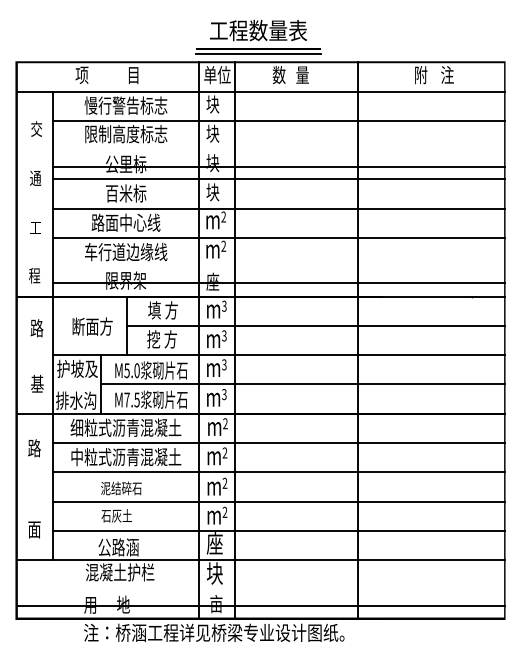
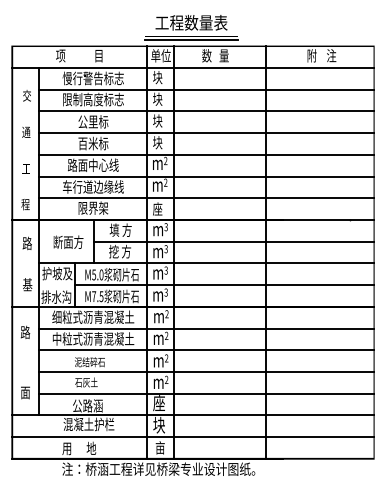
line: (278, 167) -> (206, 111), moved
line: (278, 283) -> (206, 198), moved
line: (260, 606) -> (193, 437), moved

